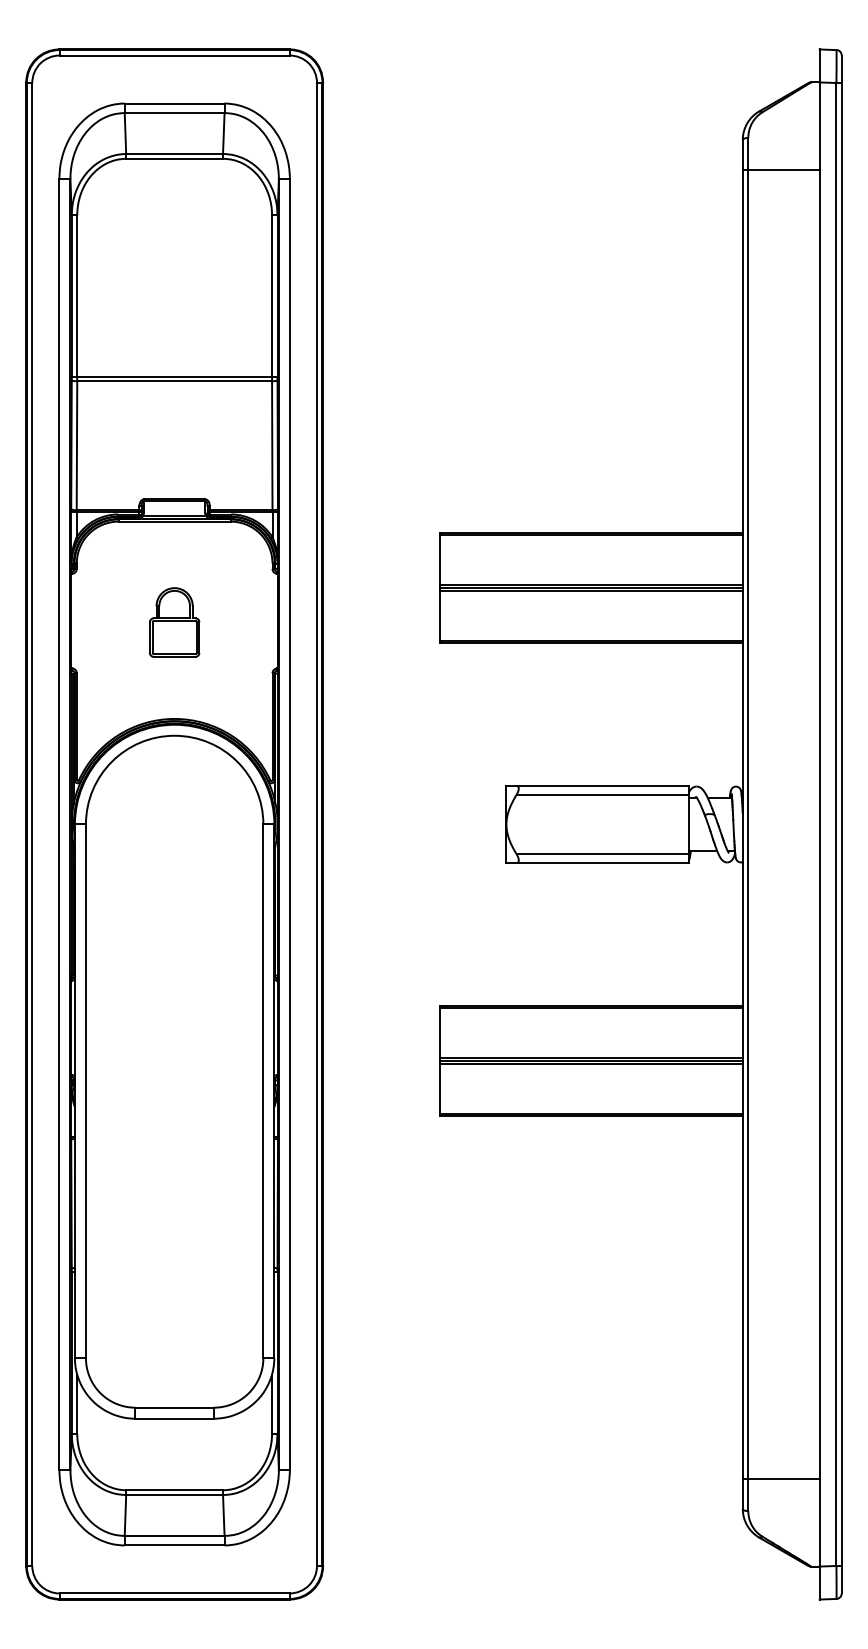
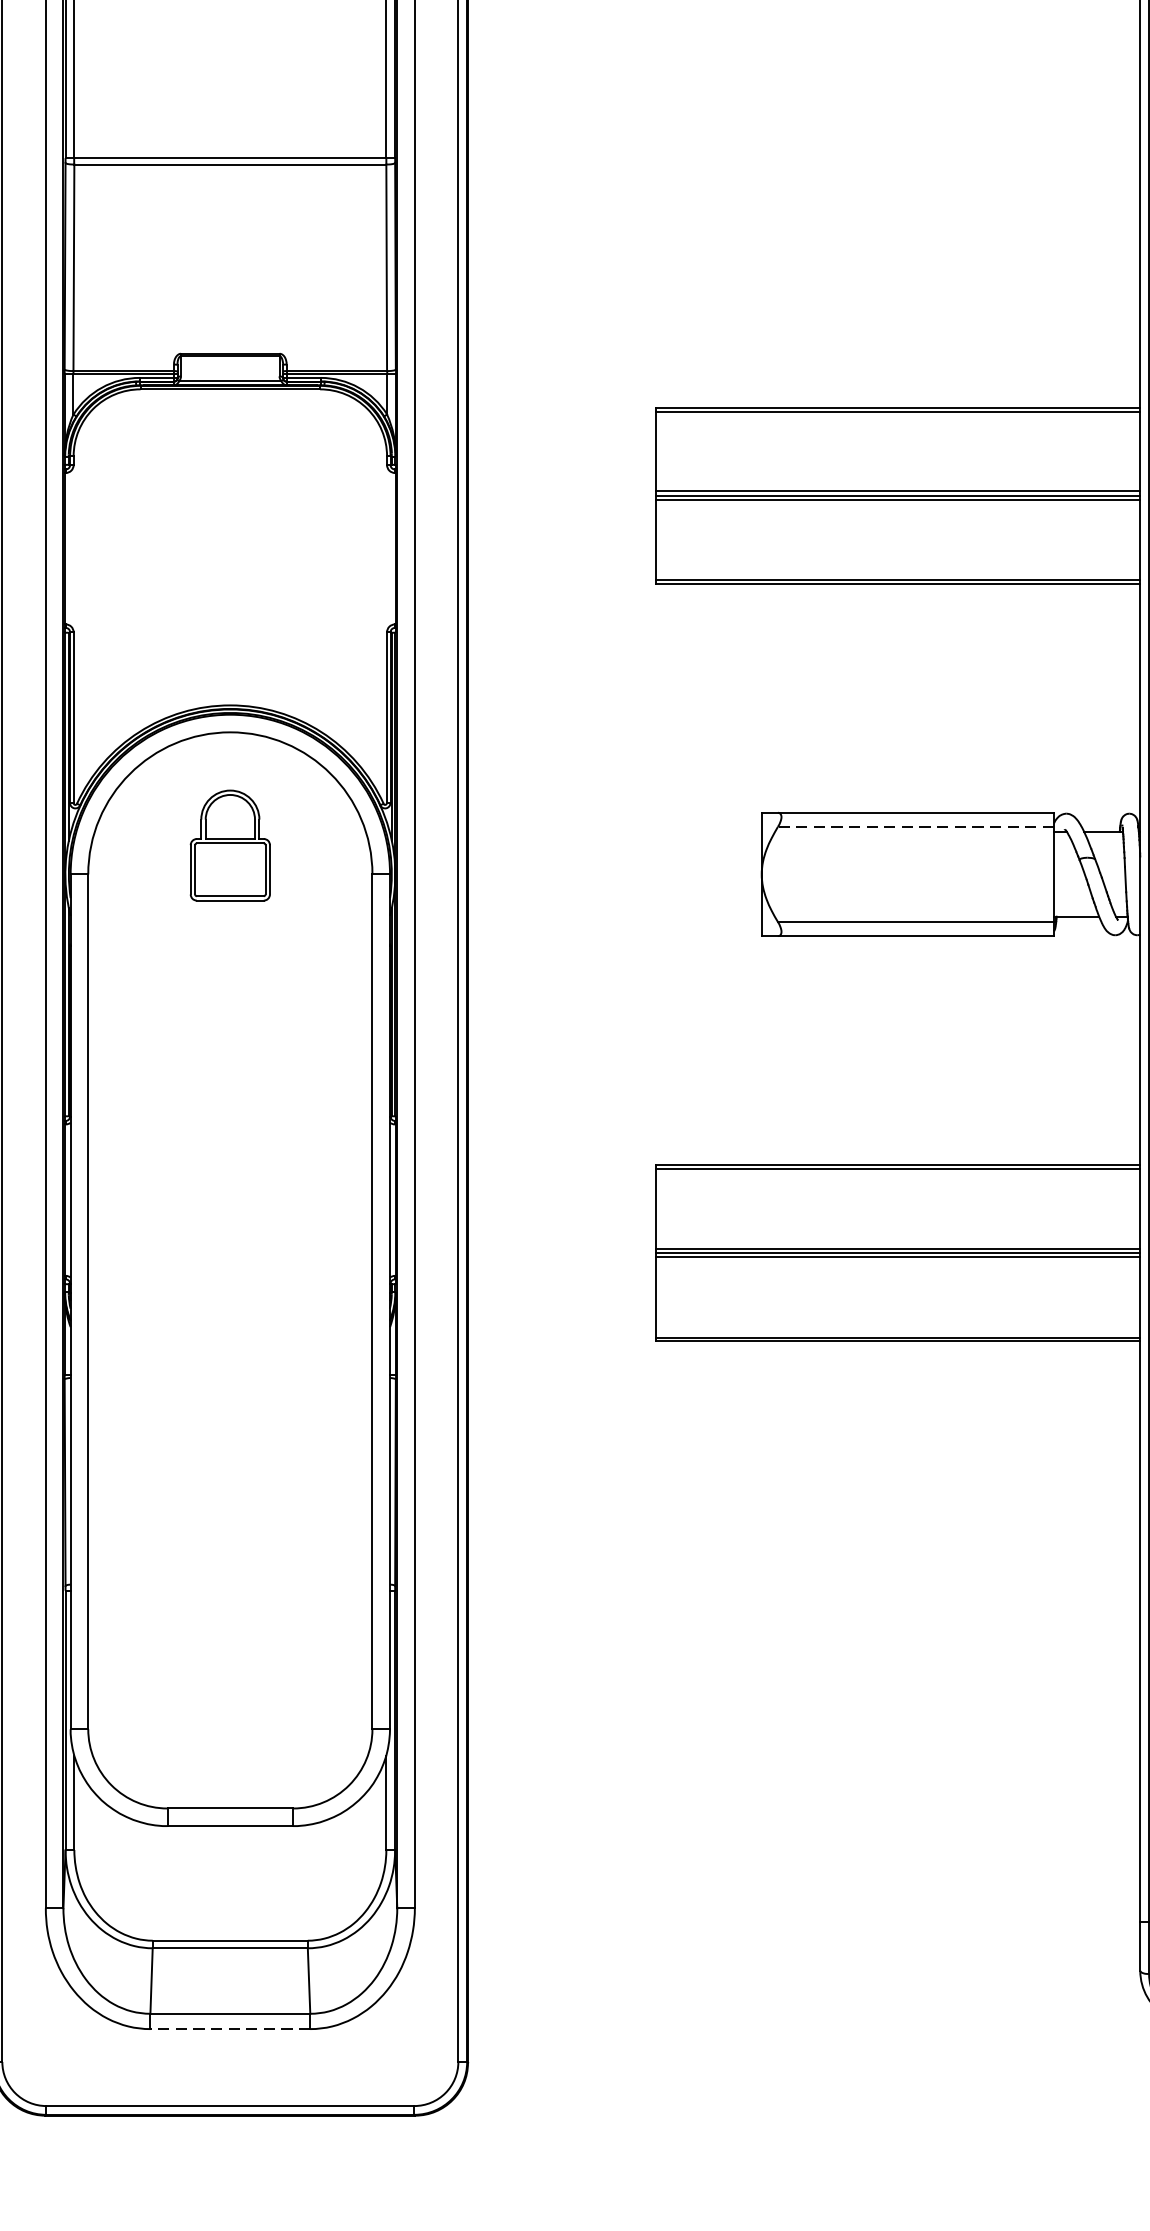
part: (174, 622) -> (230, 845), moved
line: (602, 794) -> (915, 826), solid -> dashed
line: (174, 1545) -> (230, 2029), solid -> dashed

